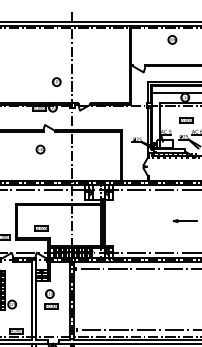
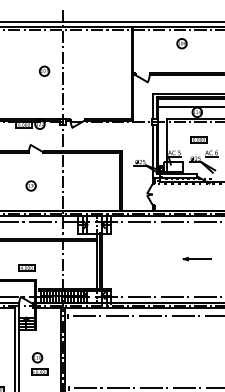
part: (56, 81) -> (44, 70), moved
part: (40, 149) -> (31, 185), moved
part: (51, 299) -> (39, 364), moved

